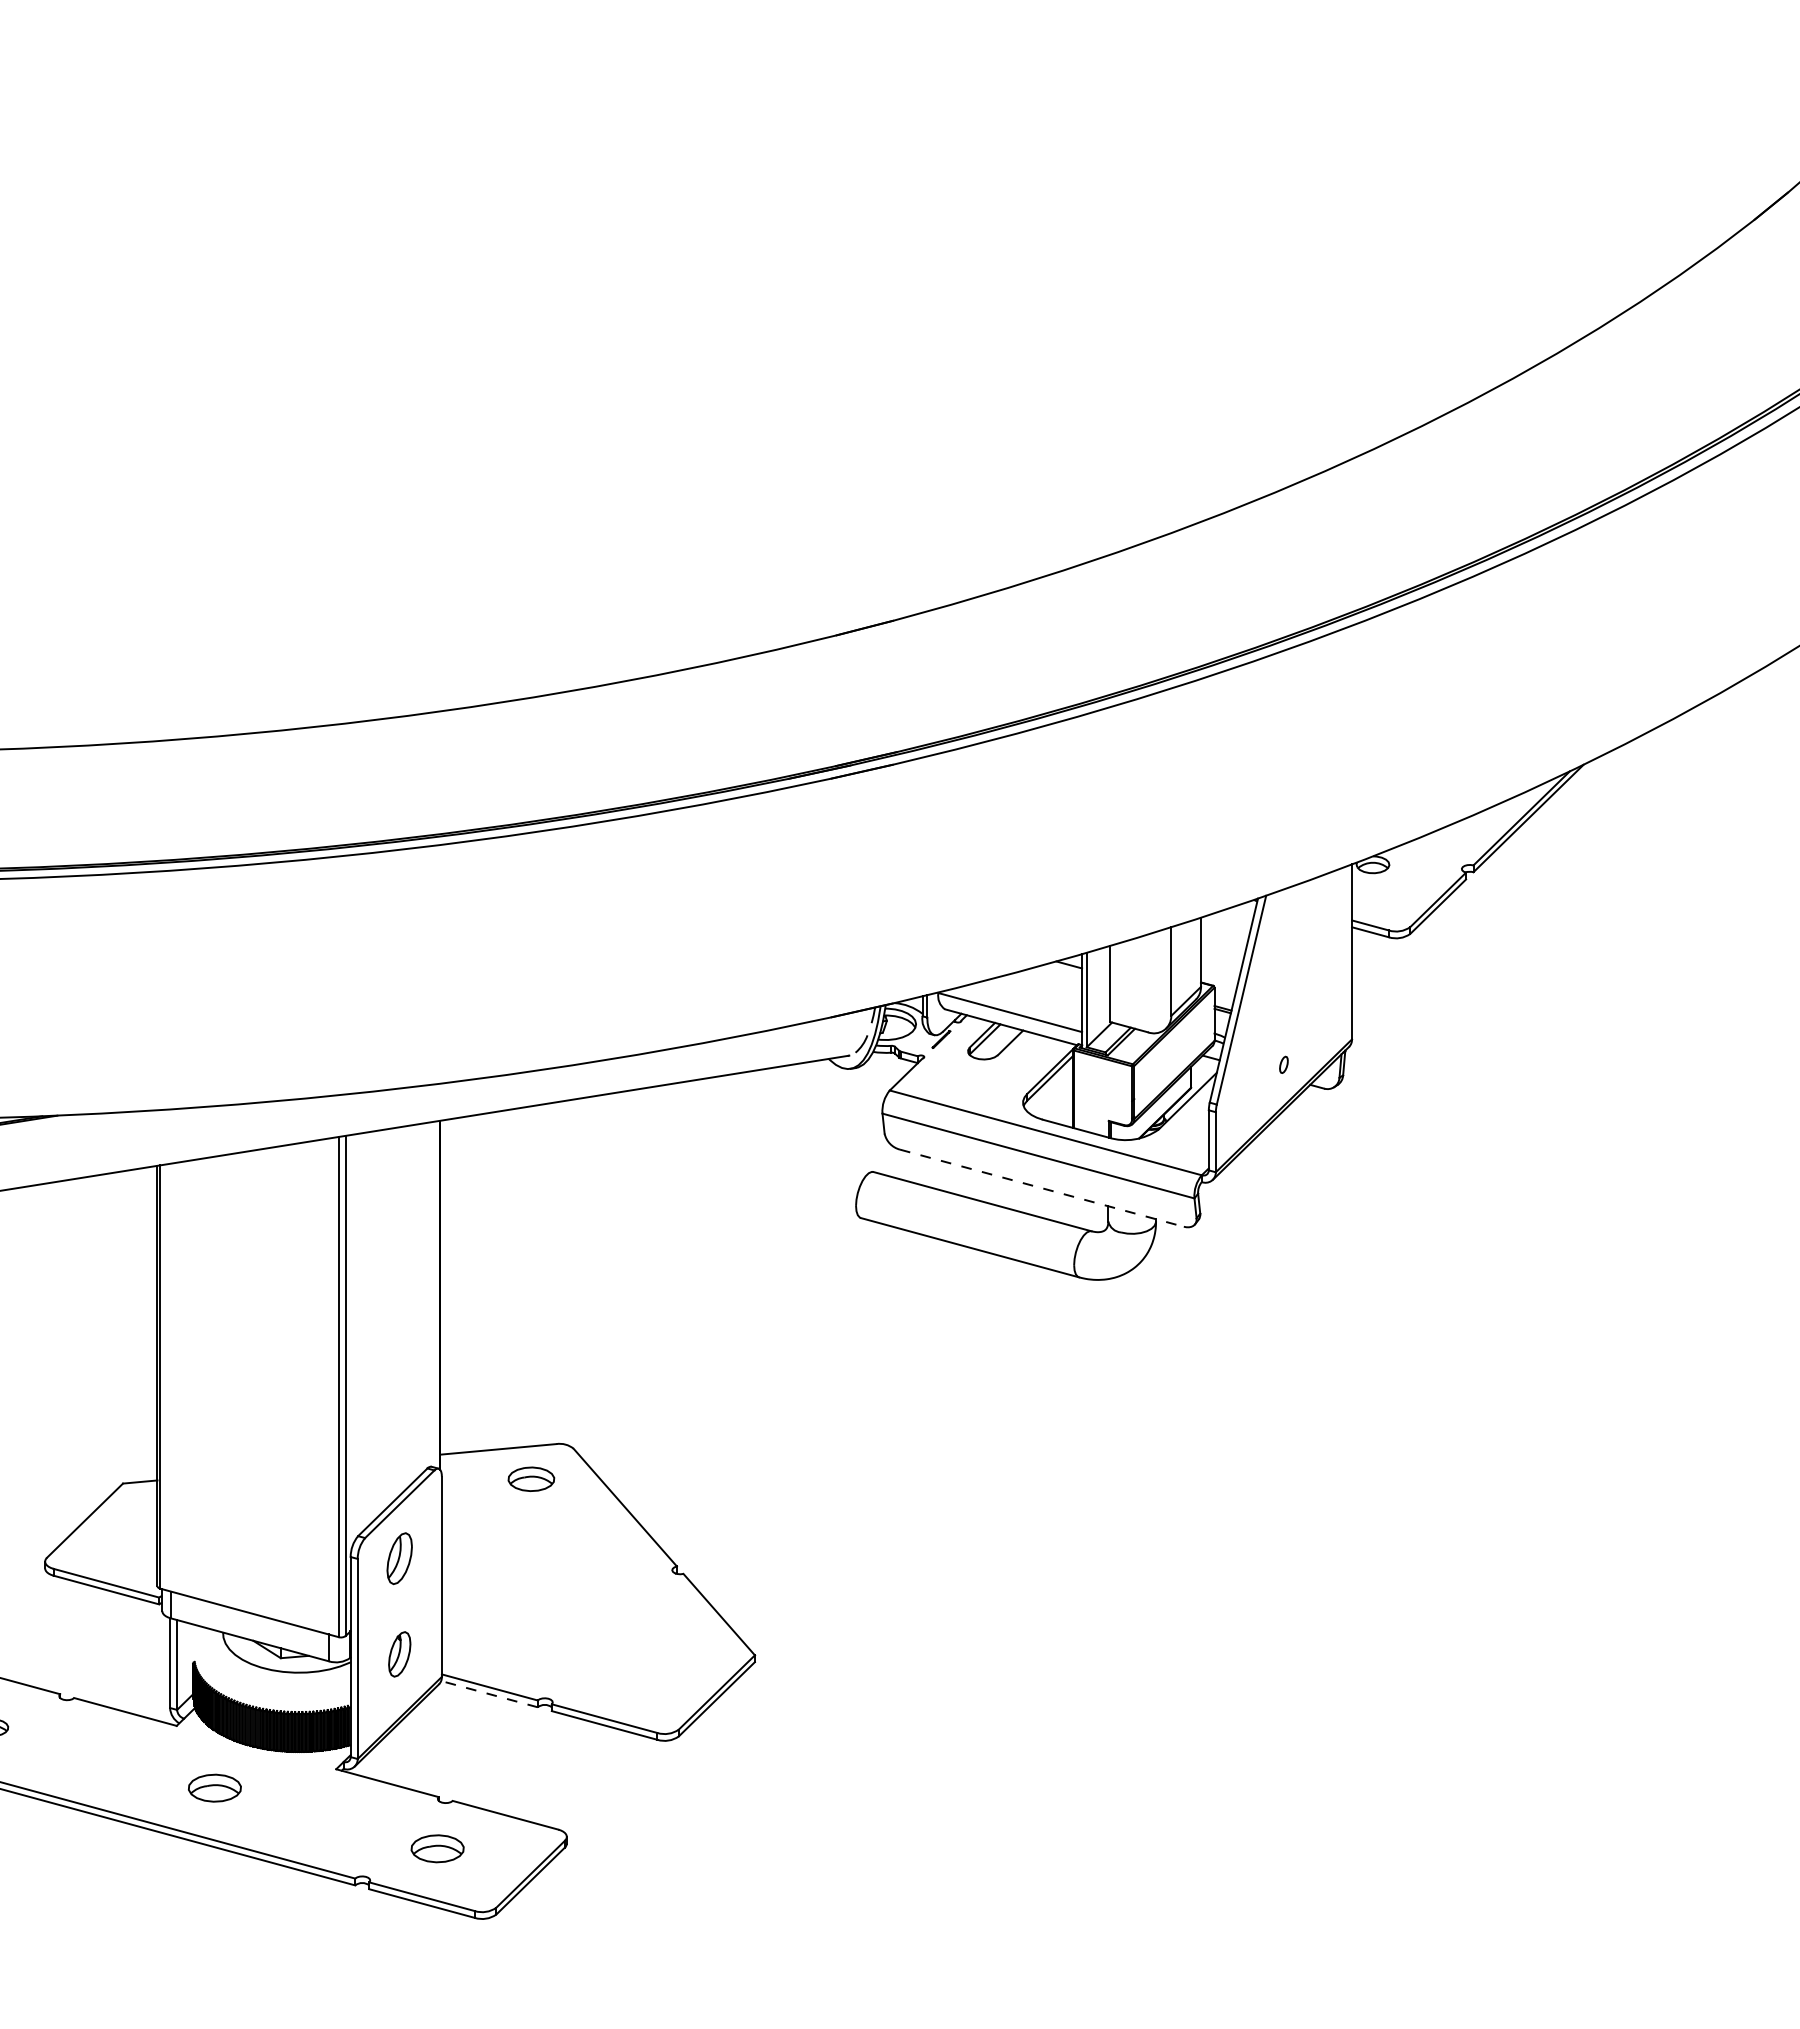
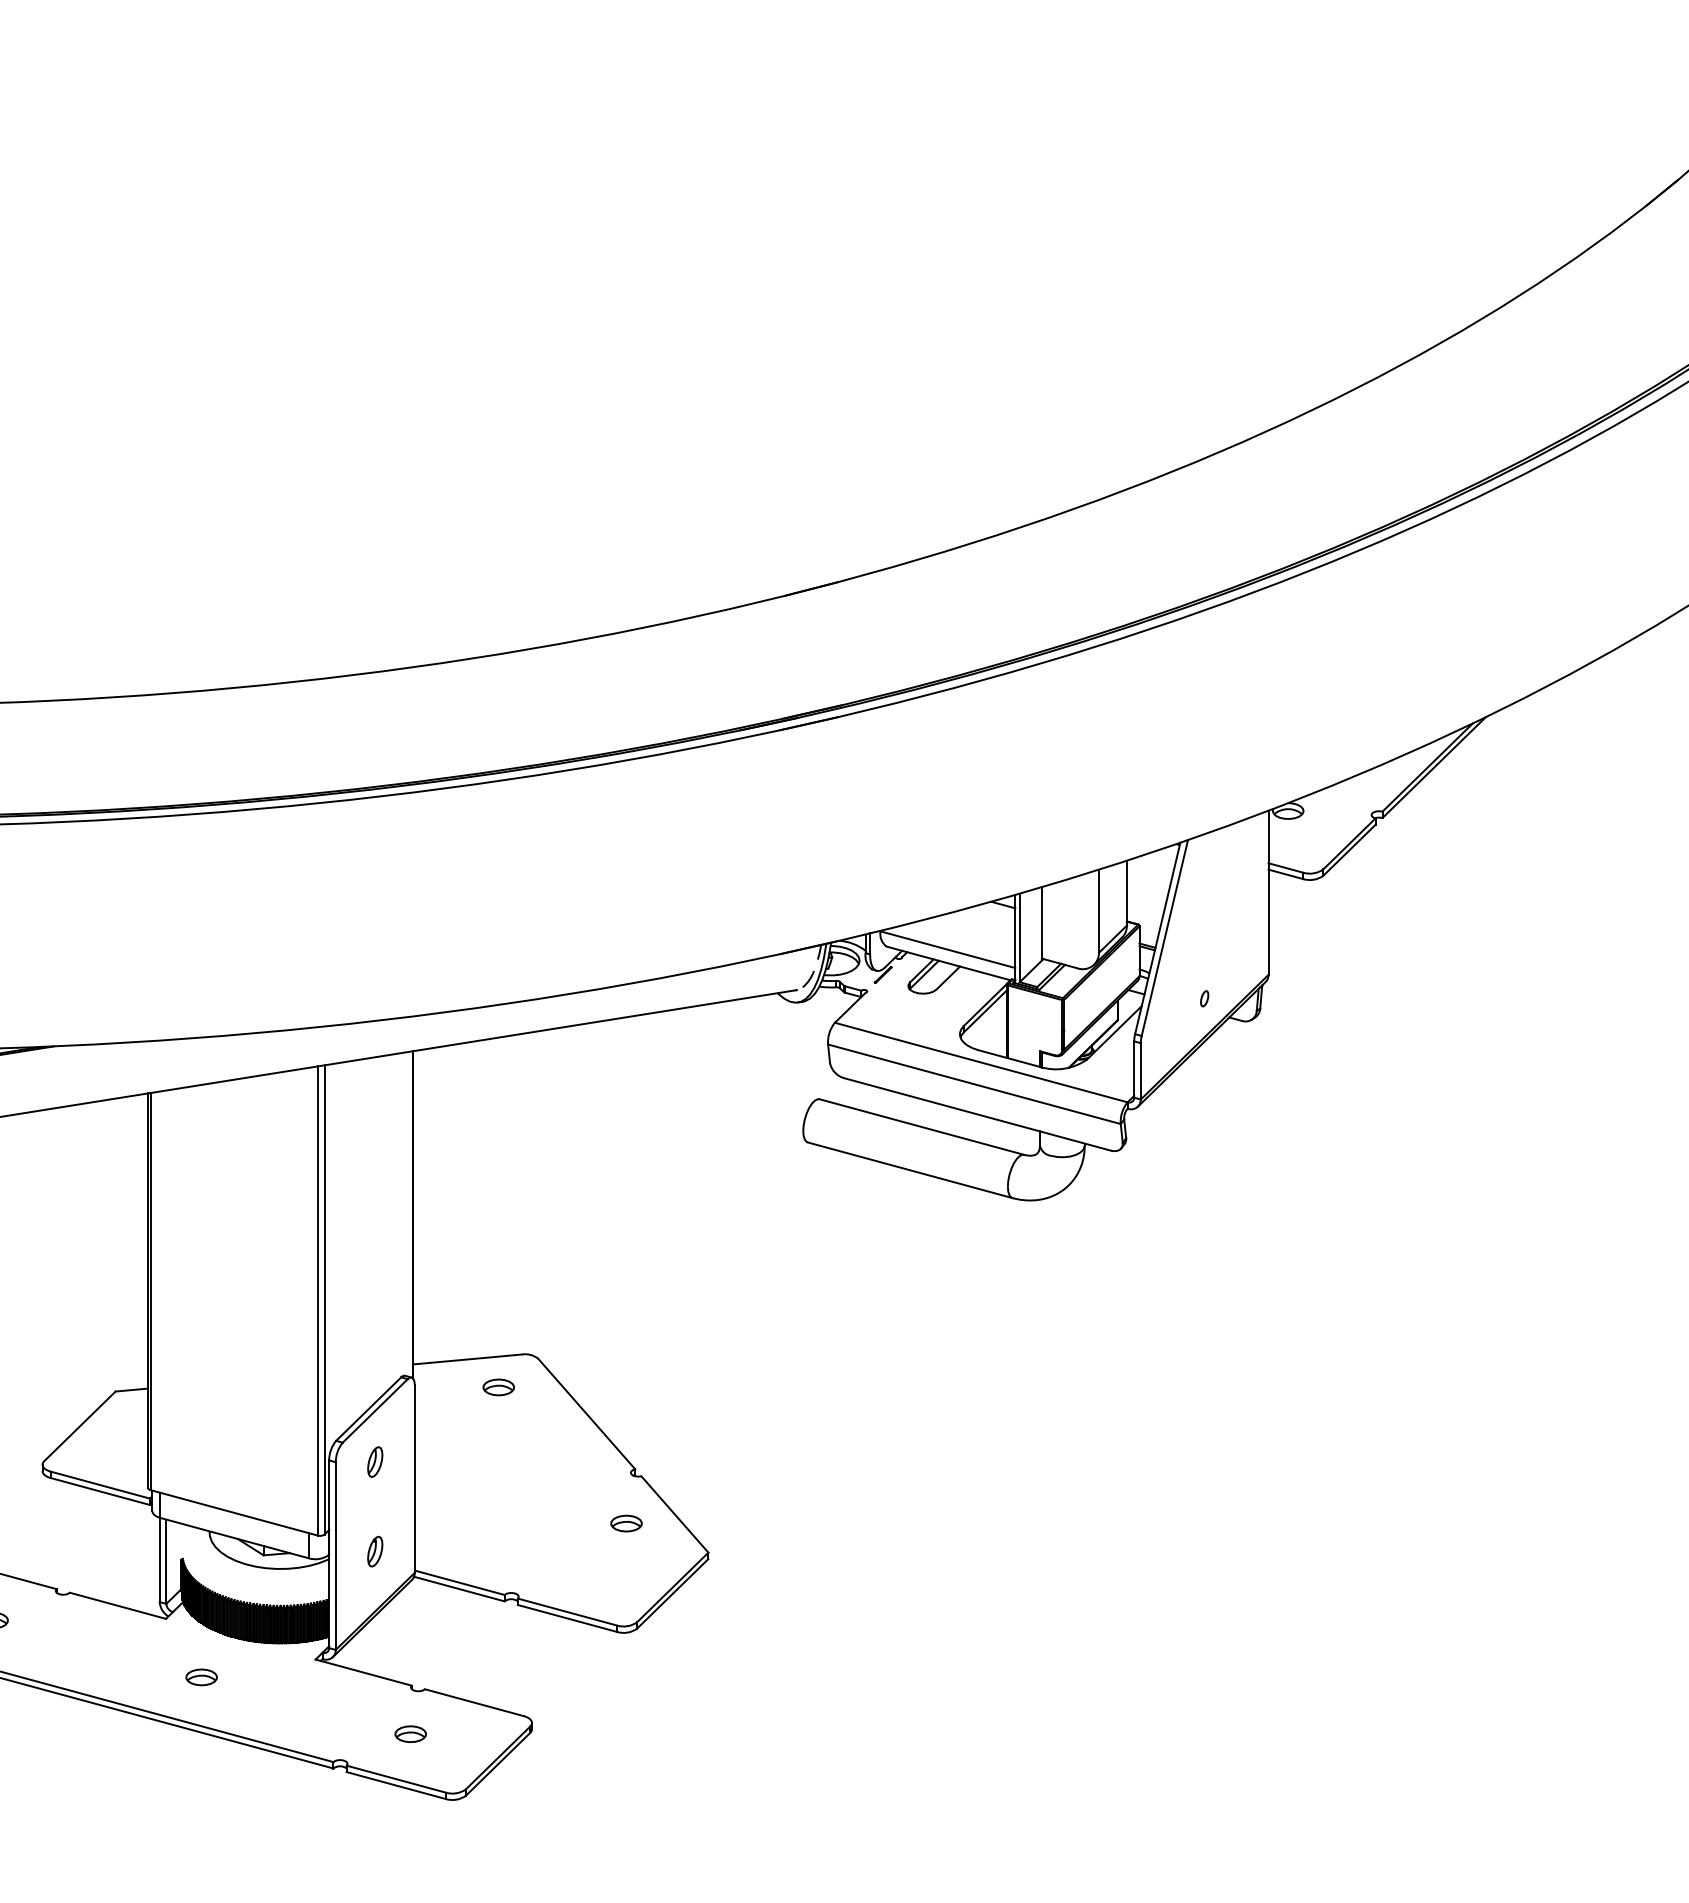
line: (1042, 1188) -> (978, 1114), dashed -> solid
part: (531, 1478) -> (498, 1386), size x0.71
part: (399, 1558) -> (374, 1461), size x0.62
part: (667, 1624) -> (626, 1523), added
part: (399, 1653) -> (374, 1550), size x0.71
line: (488, 1694) -> (458, 1589), dashed -> solid
part: (214, 1788) -> (201, 1677), size x0.62
part: (437, 1848) -> (410, 1733), size x0.62

